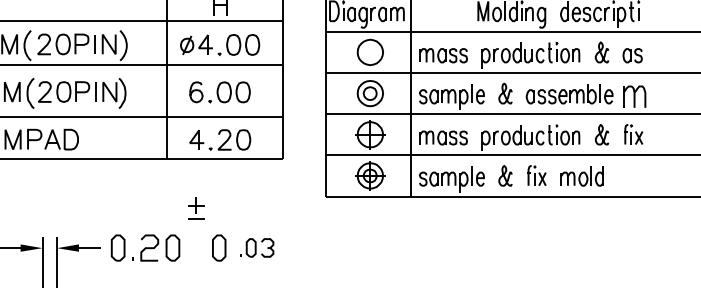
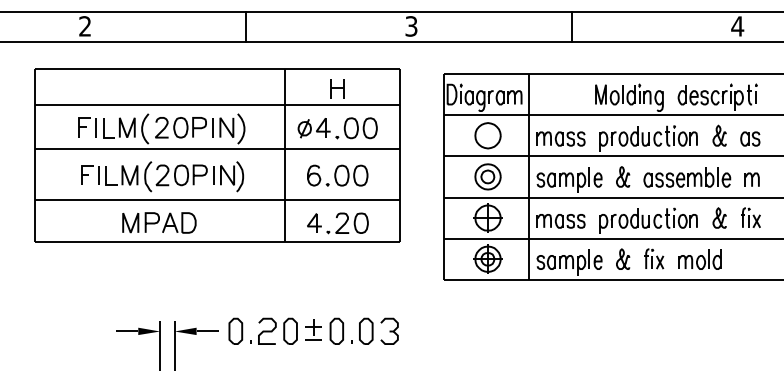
part: (633, 96) -> (751, 179), size x0.62
part: (195, 208) -> (313, 329), moved
part: (256, 247) -> (374, 330), size x1.43

